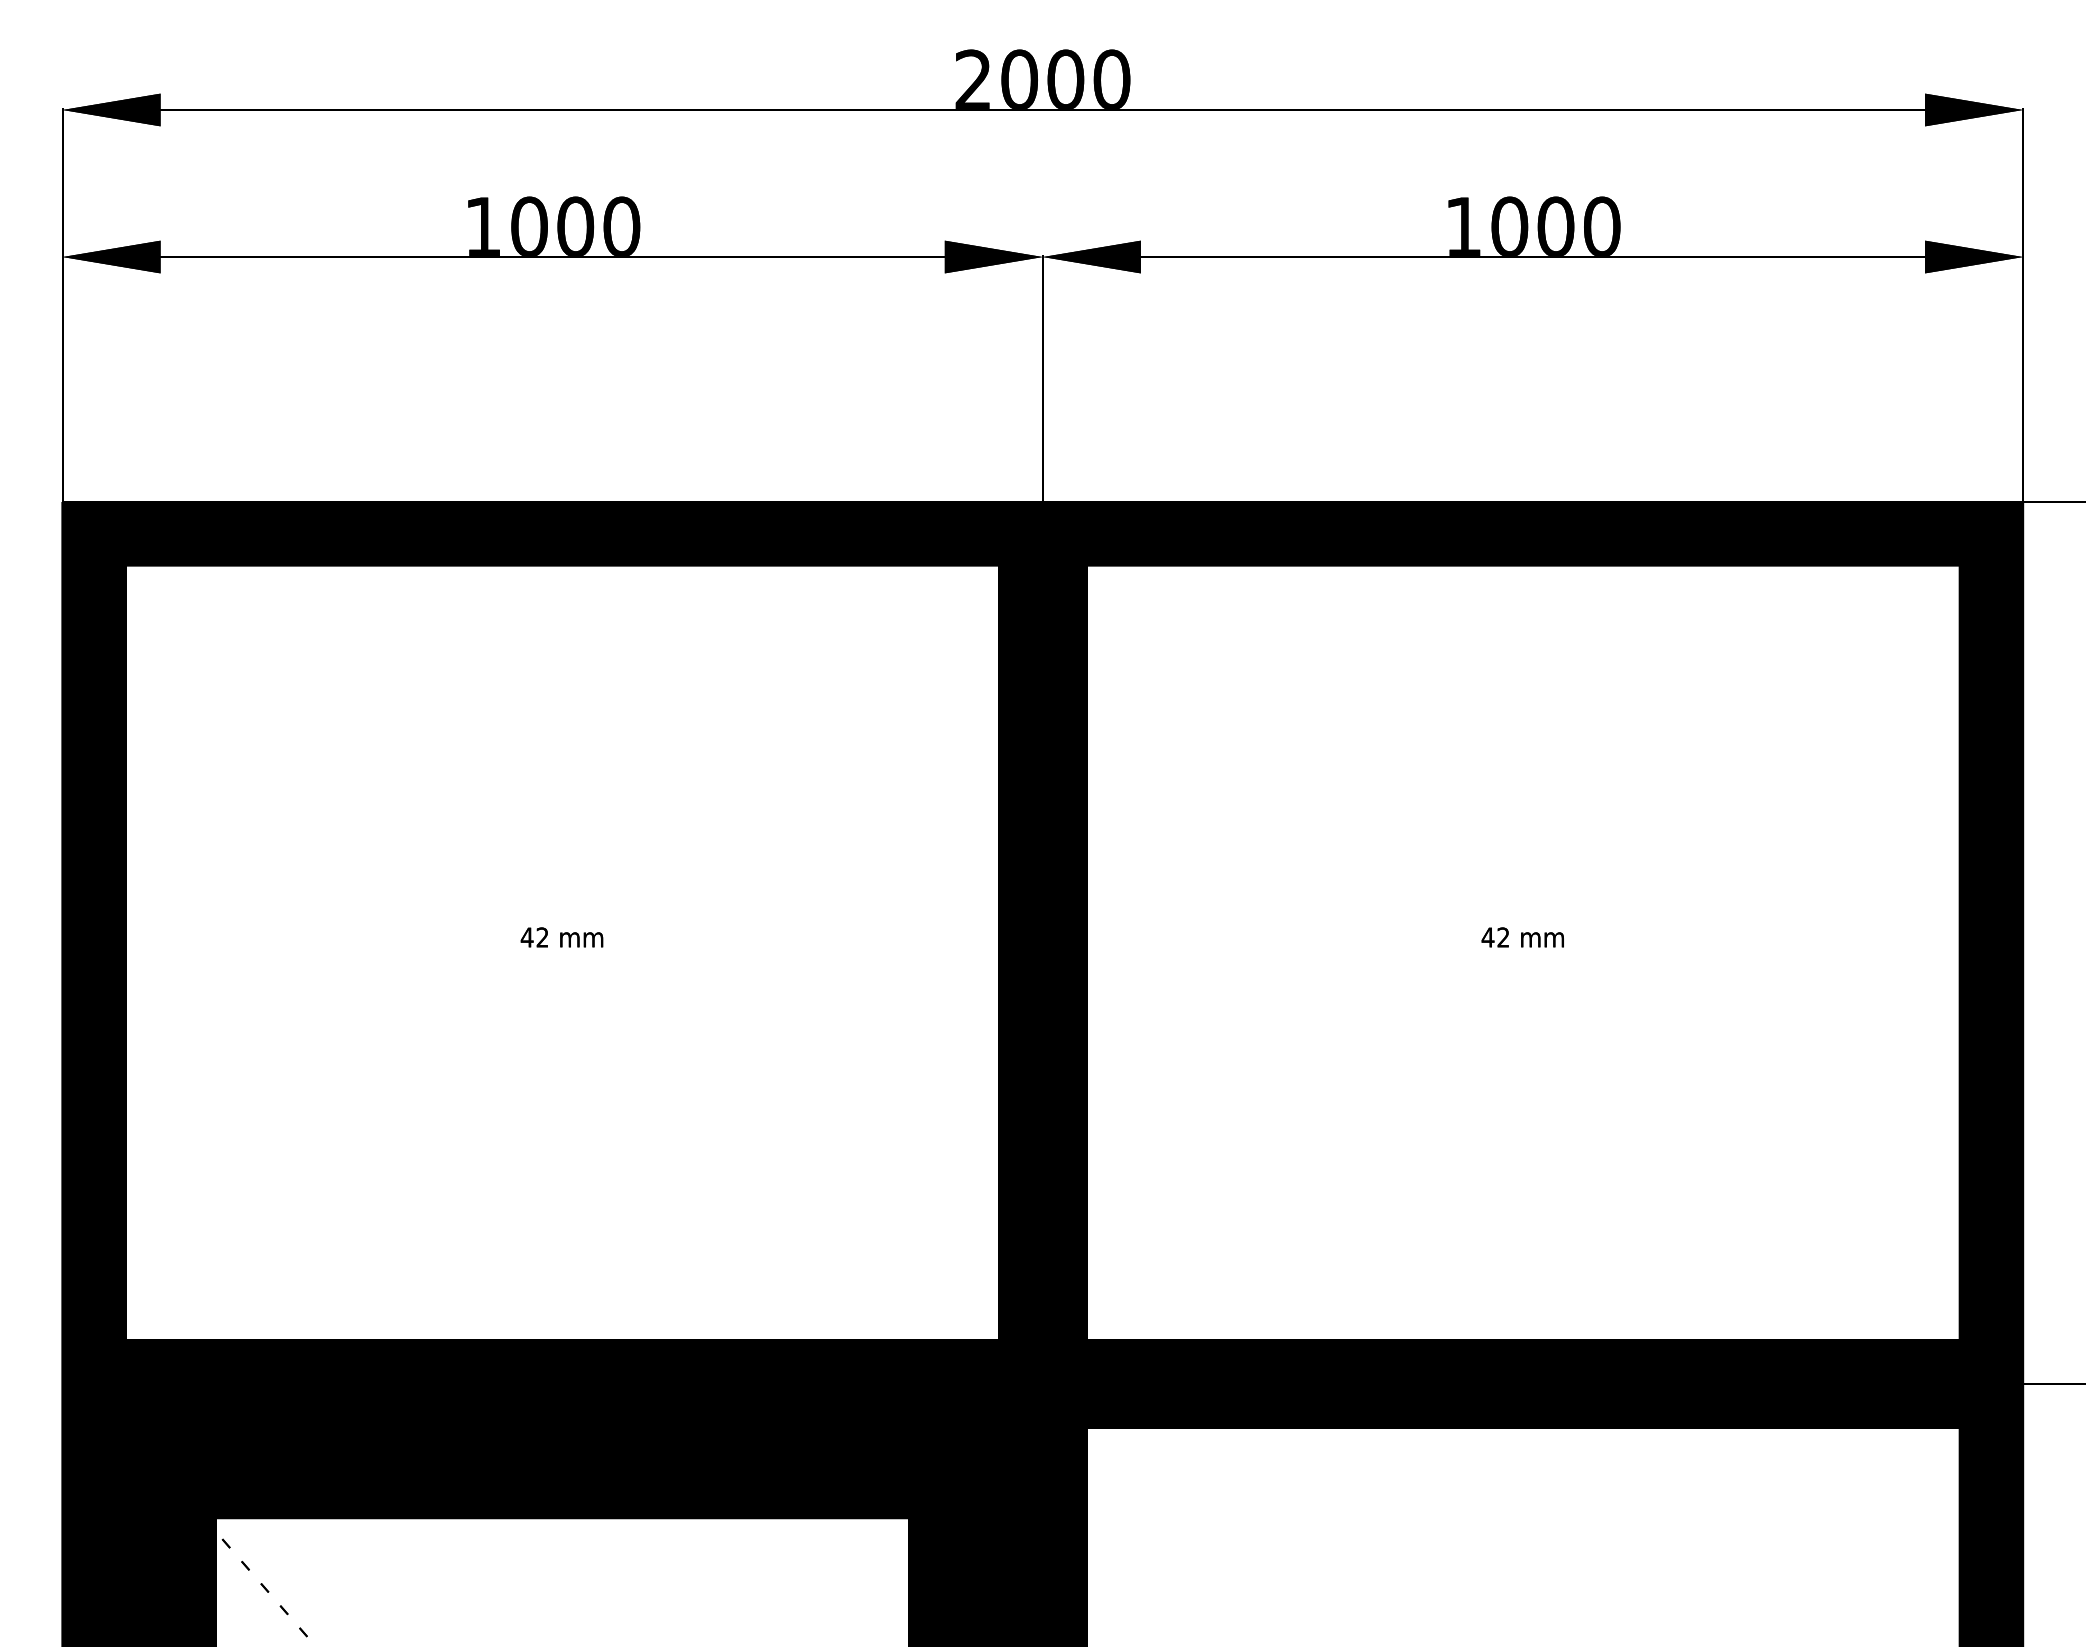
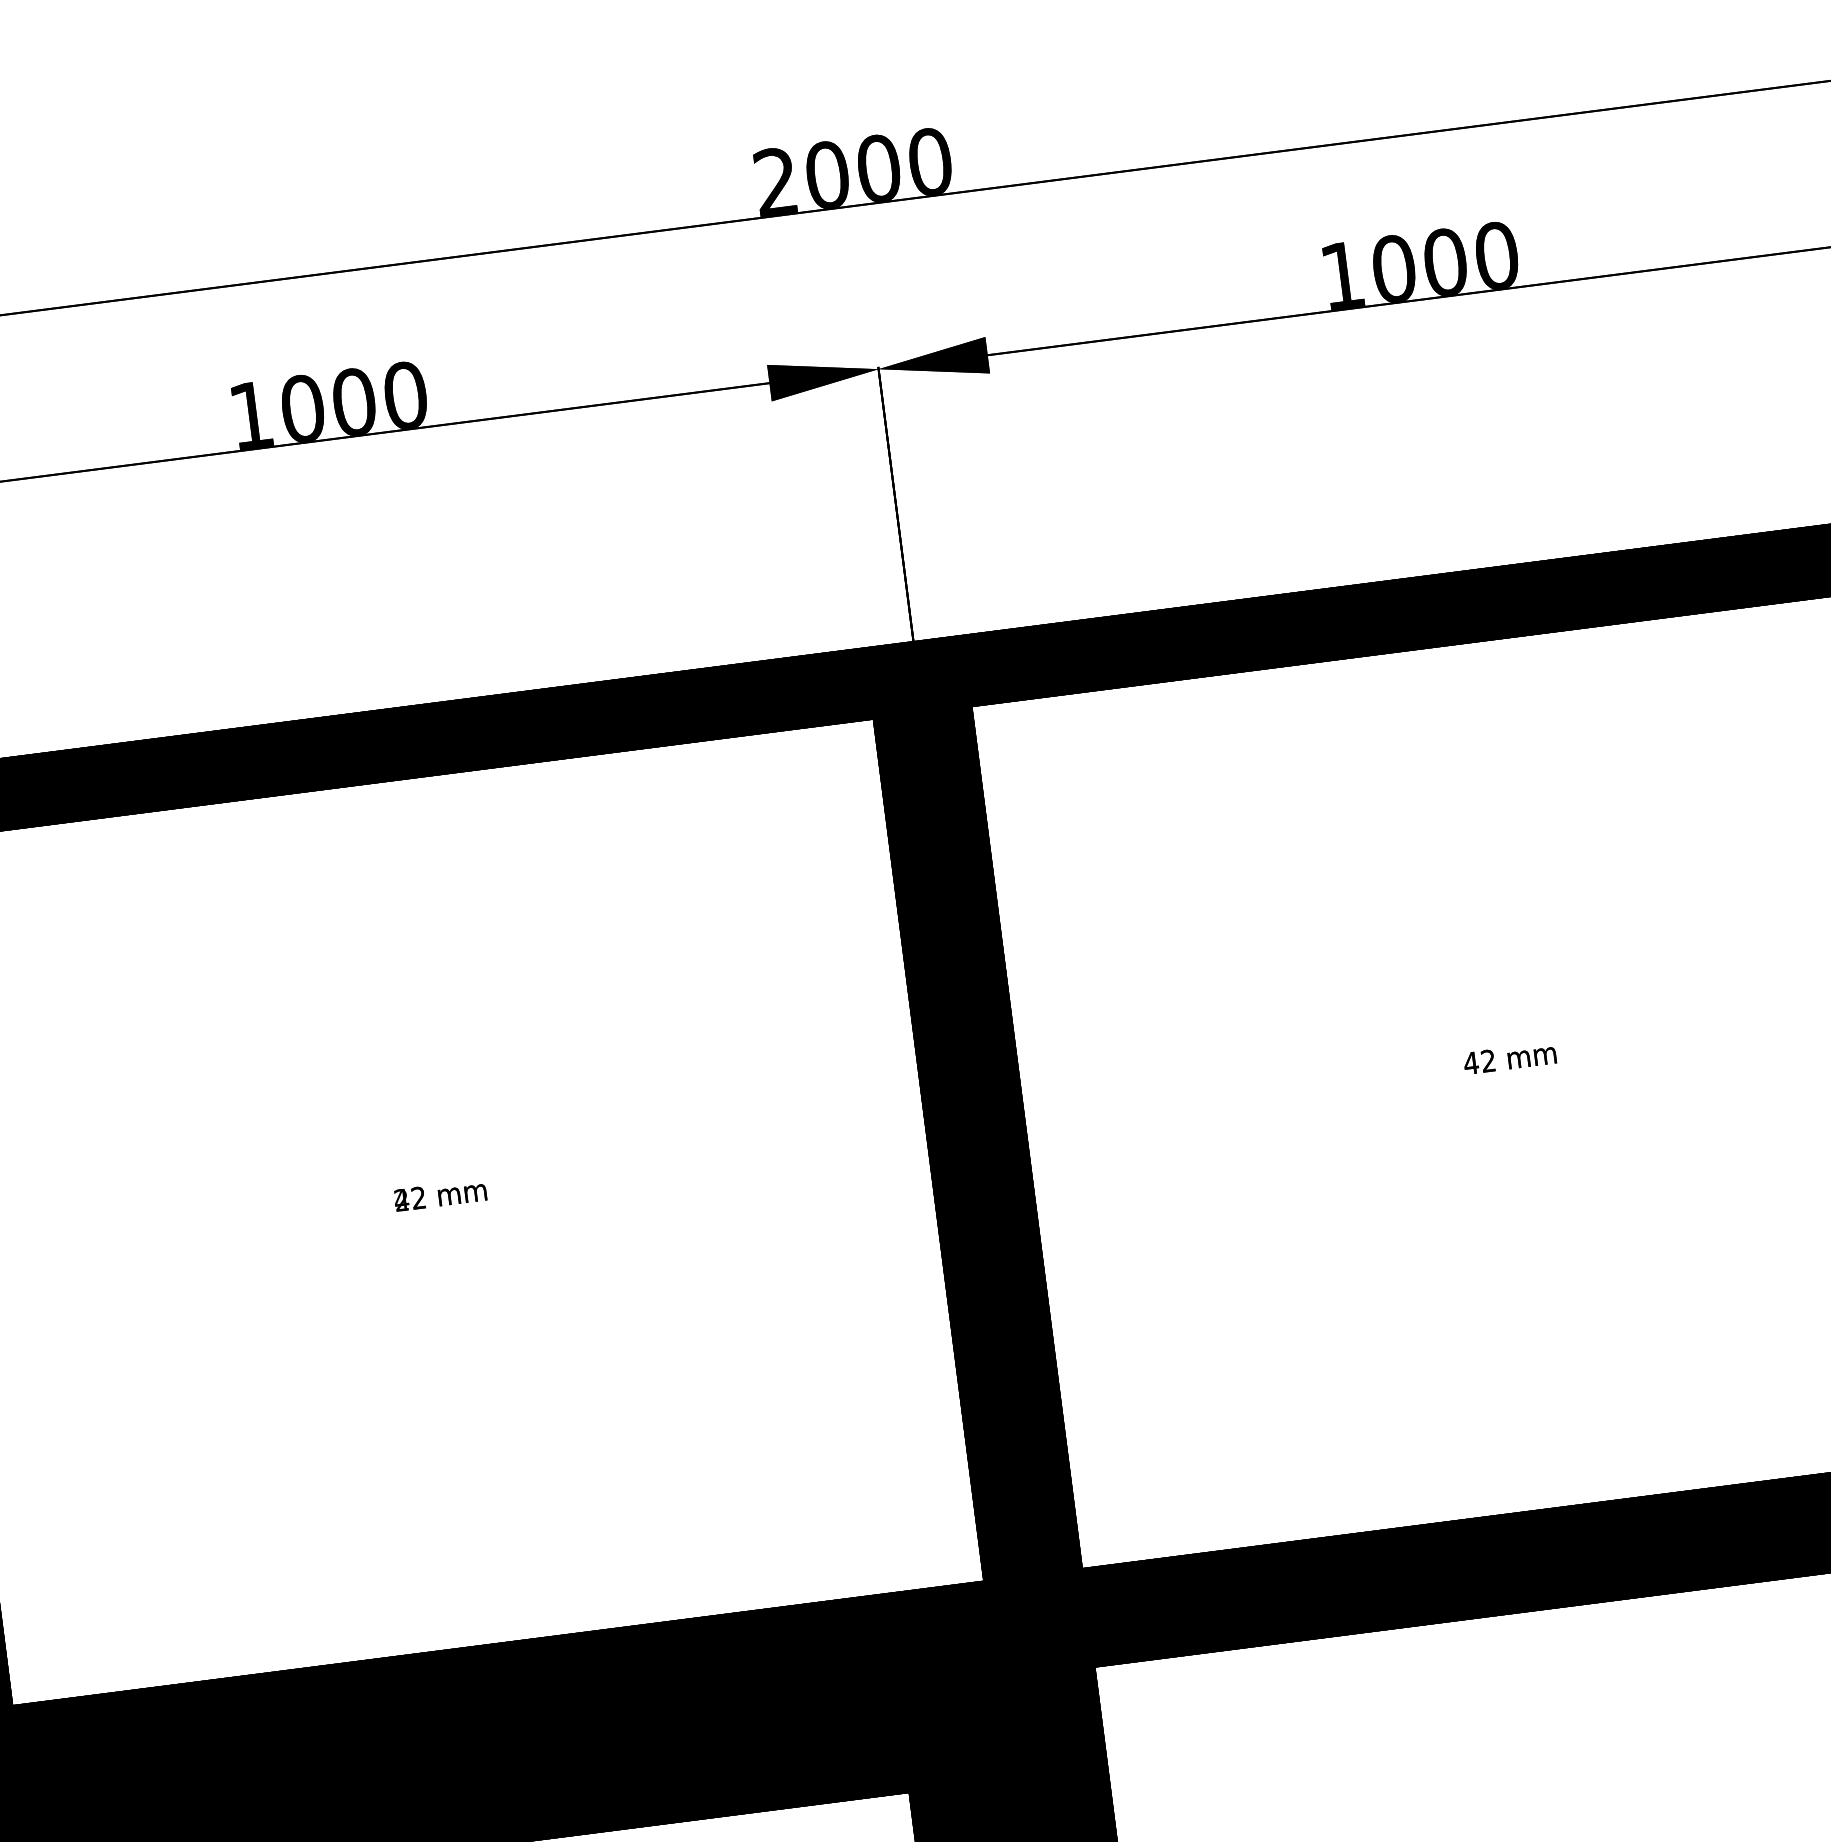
text: (526, 937) -> (400, 1200), 42 -> 22

